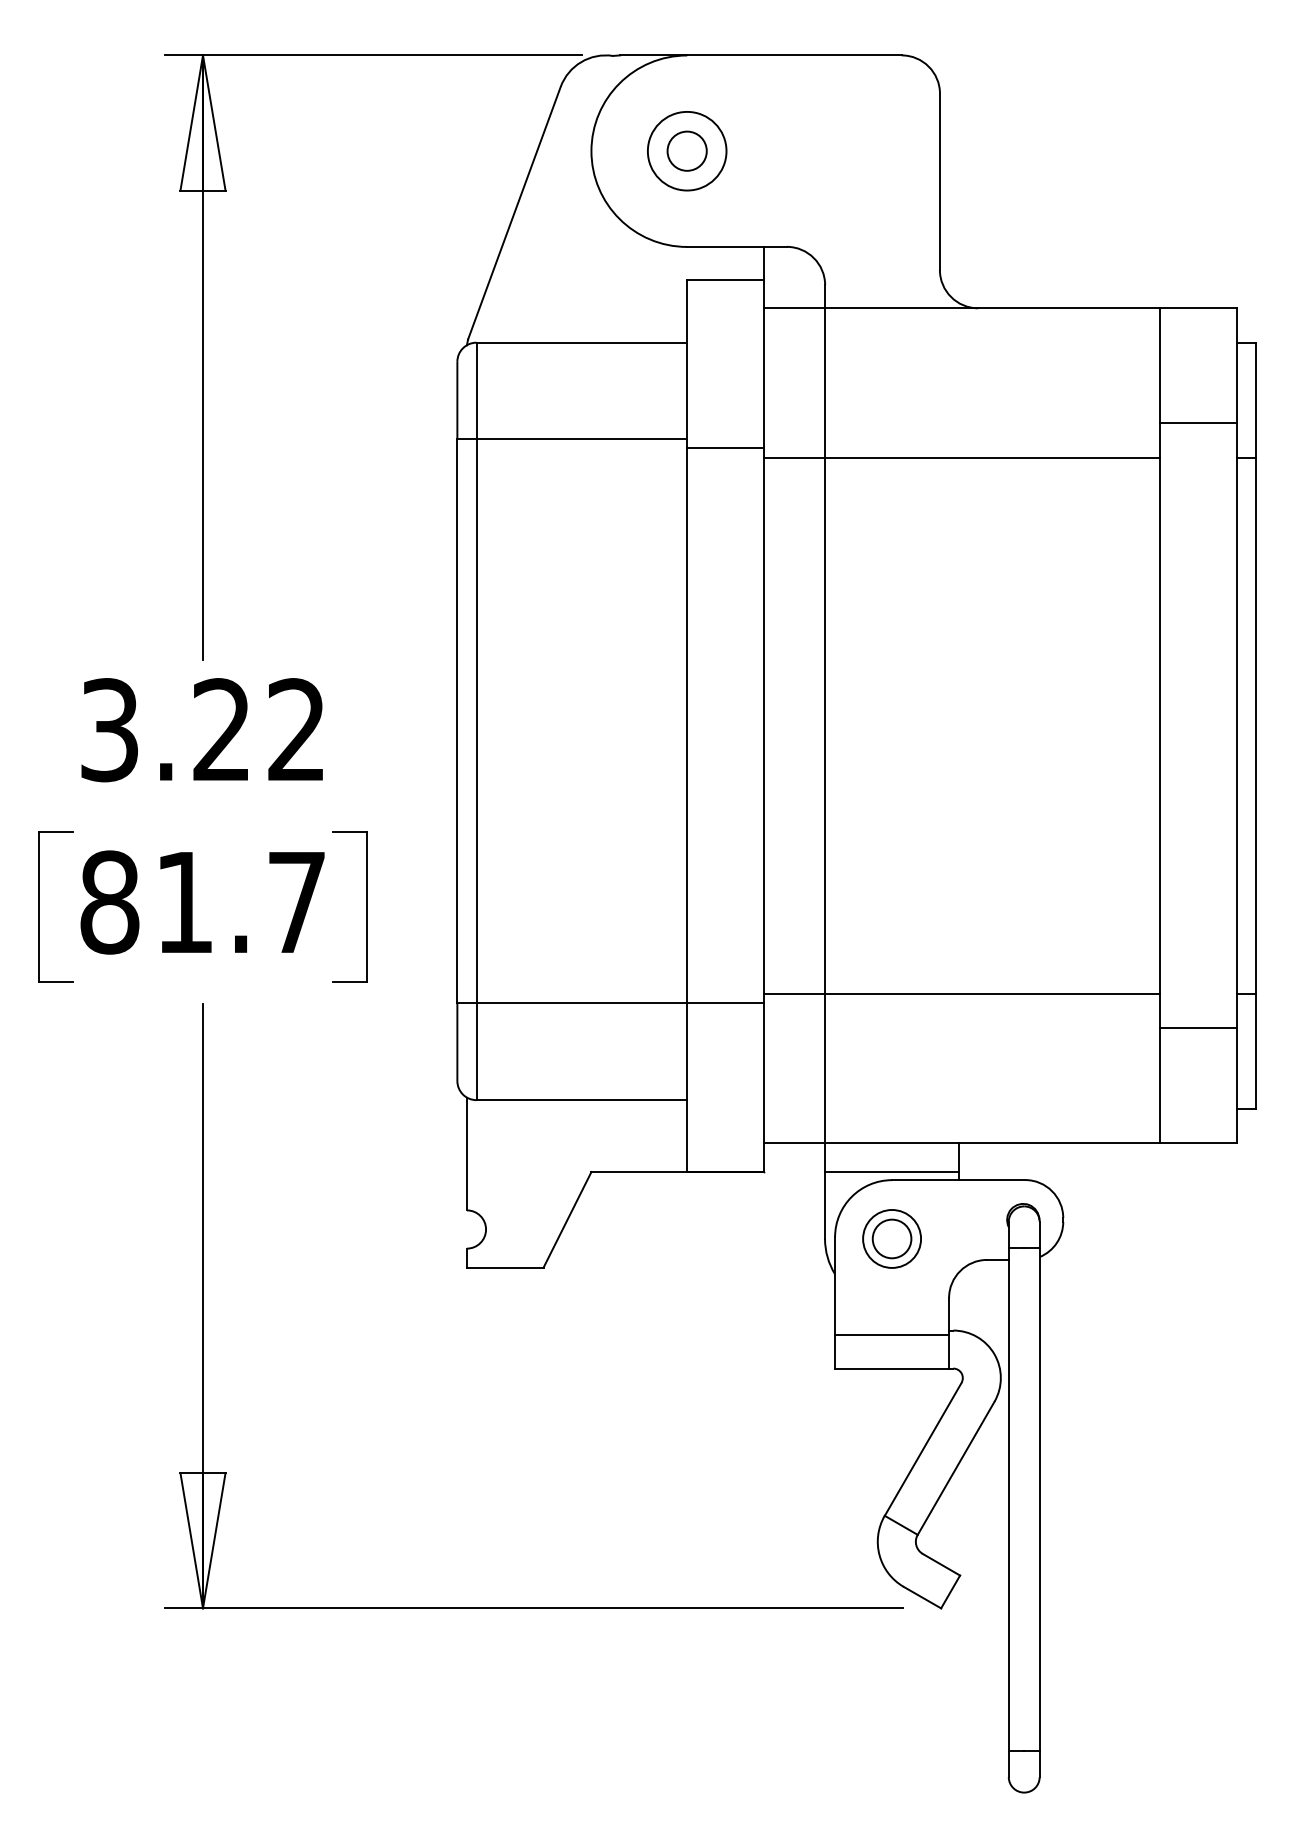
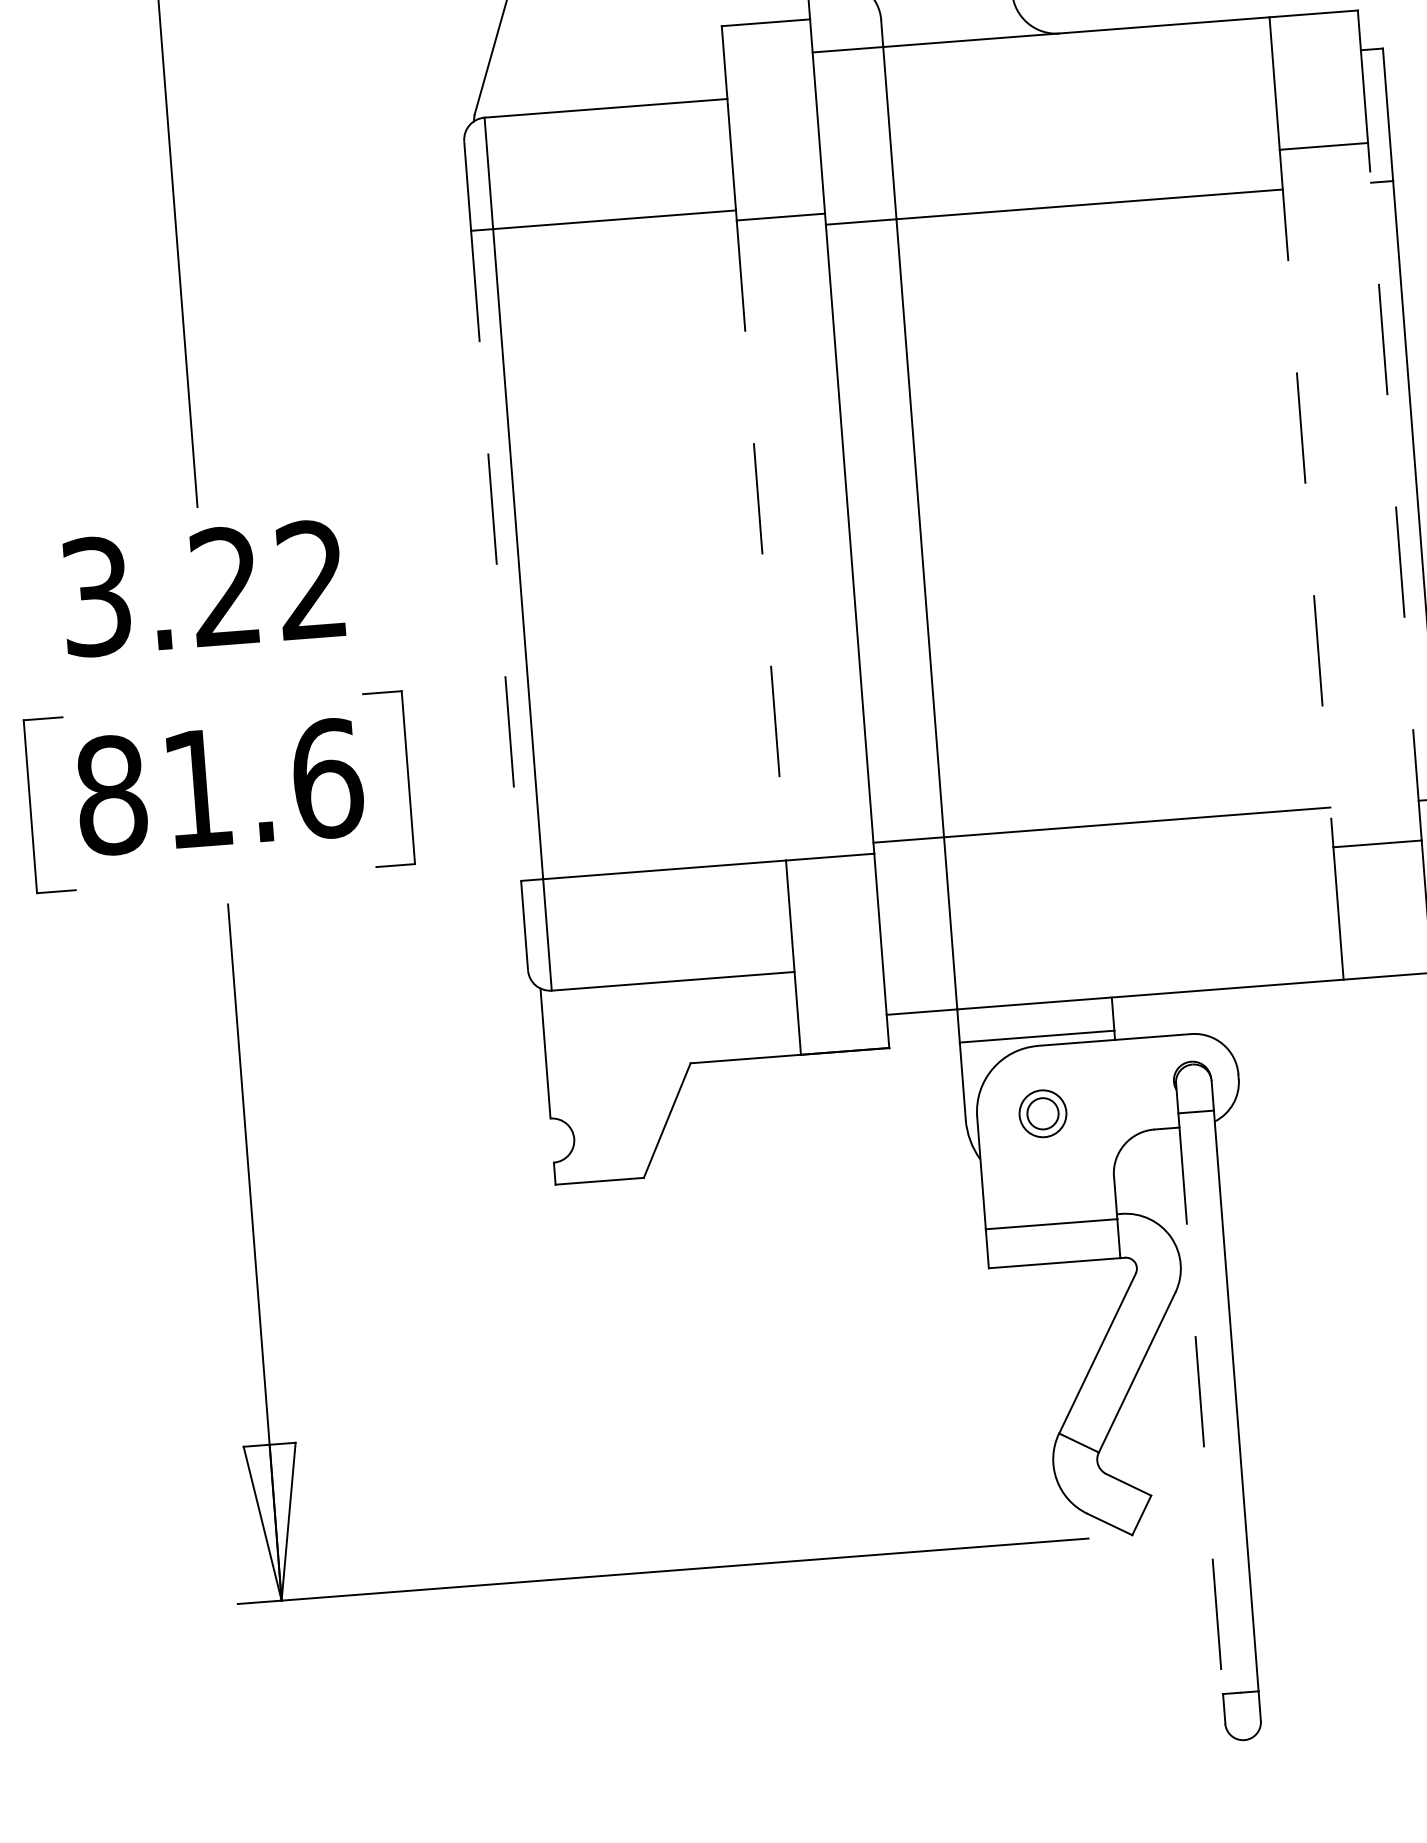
line: (457, 721) -> (496, 555), solid -> dashed
line: (687, 725) -> (761, 540), solid -> dashed
line: (1160, 725) -> (1306, 498), solid -> dashed
line: (1236, 725) -> (1394, 491), solid -> dashed
text: (297, 902) -> (327, 778), 81.7 -> 81.6
part: (891, 1238) -> (1042, 1113), size x0.7
line: (1008, 1499) -> (1200, 1403), solid -> dashed

